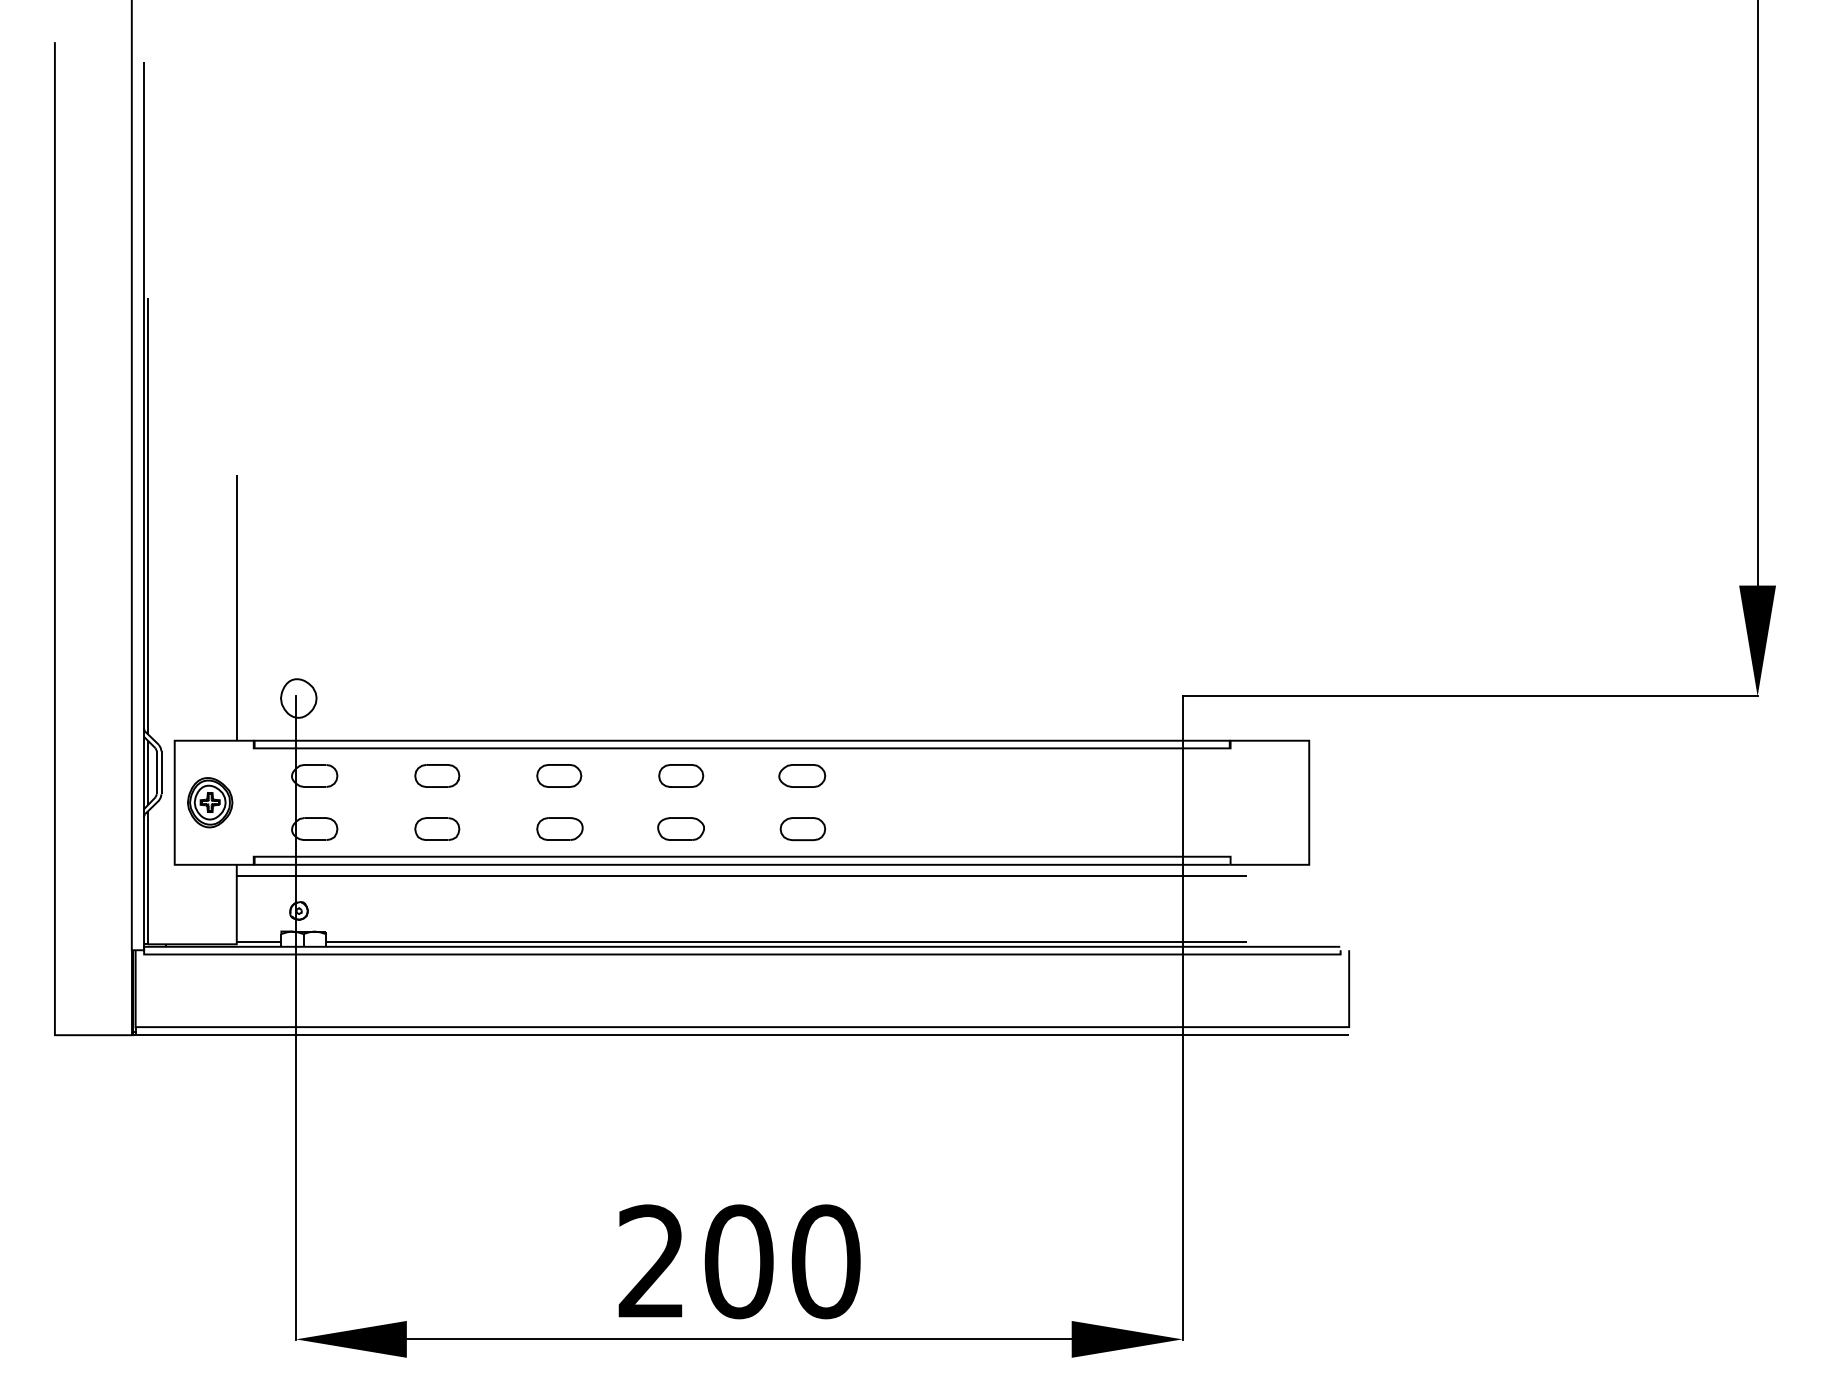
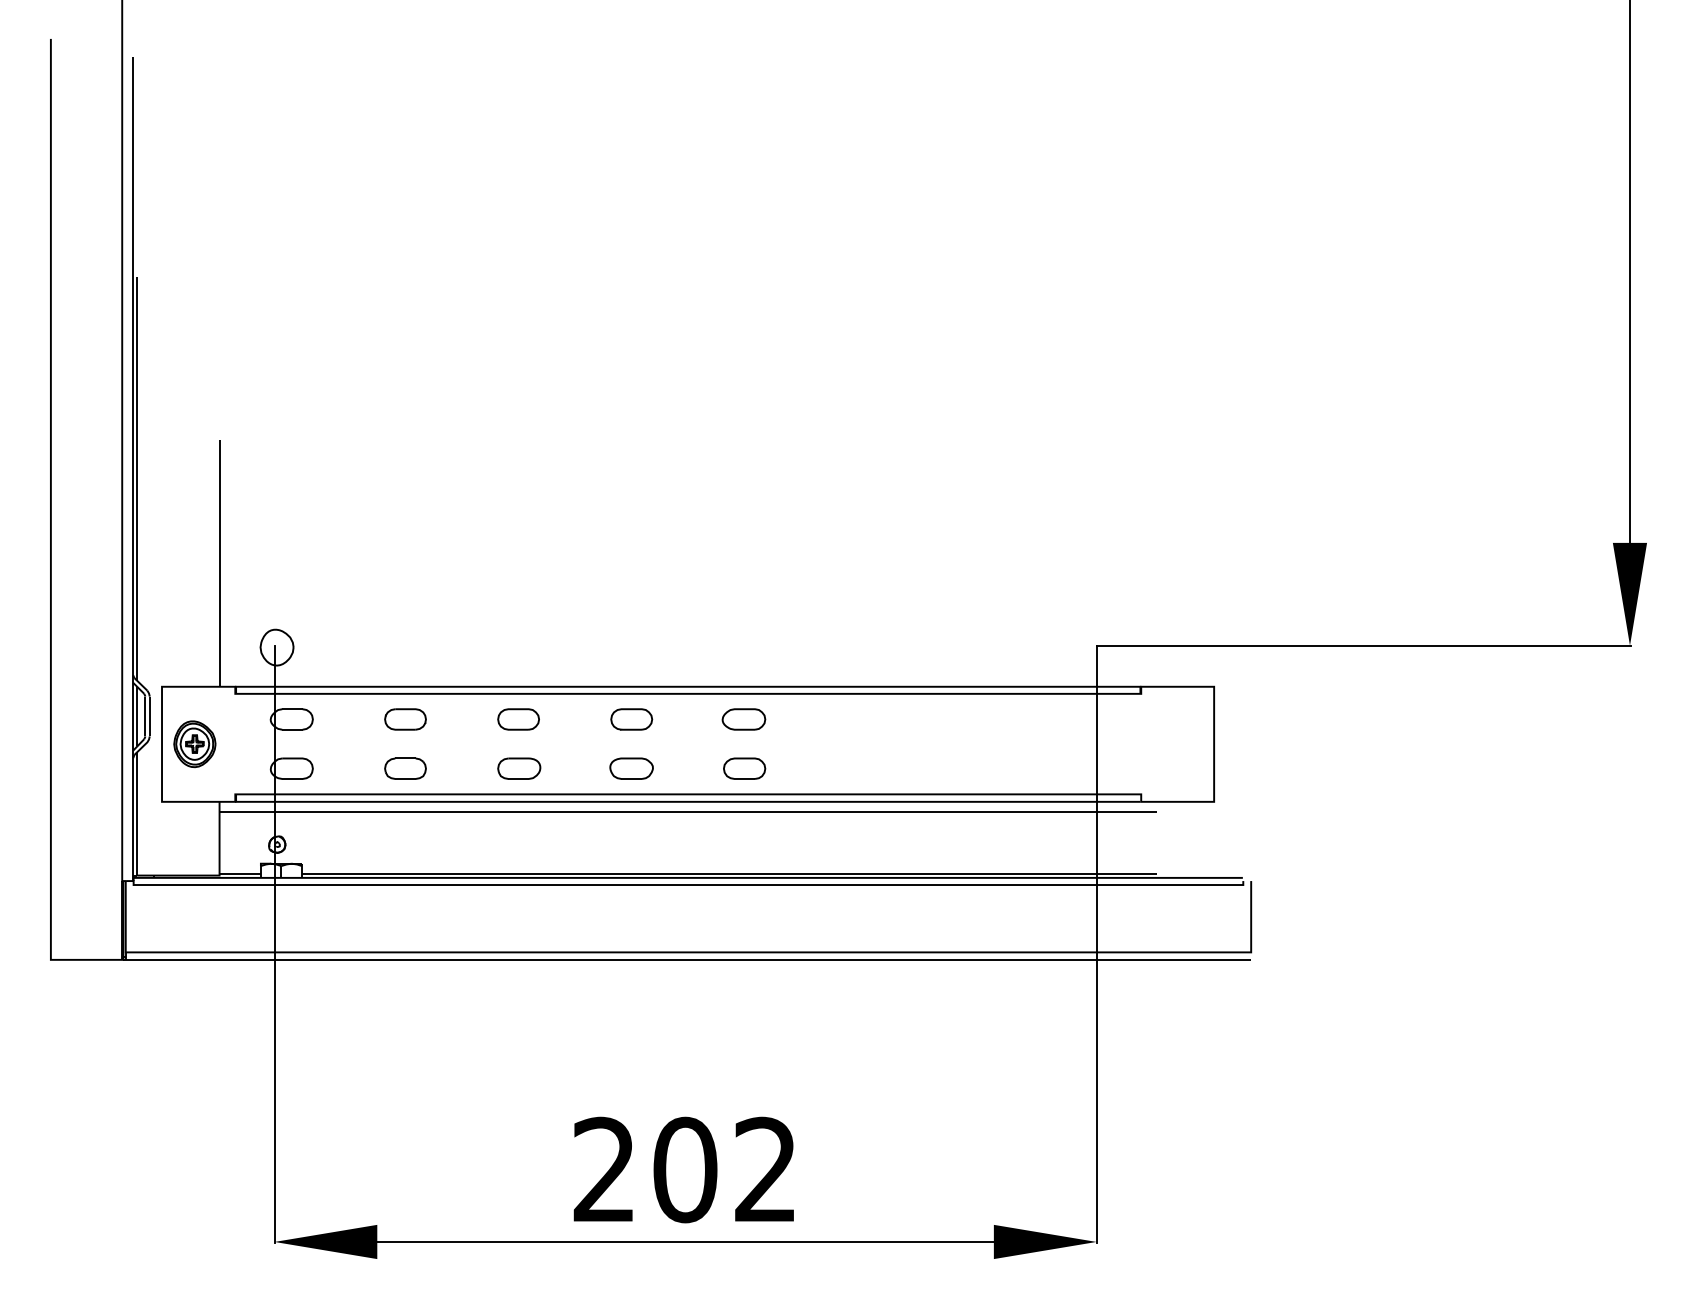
text: (825, 1261) -> (765, 1169), 200 -> 202

